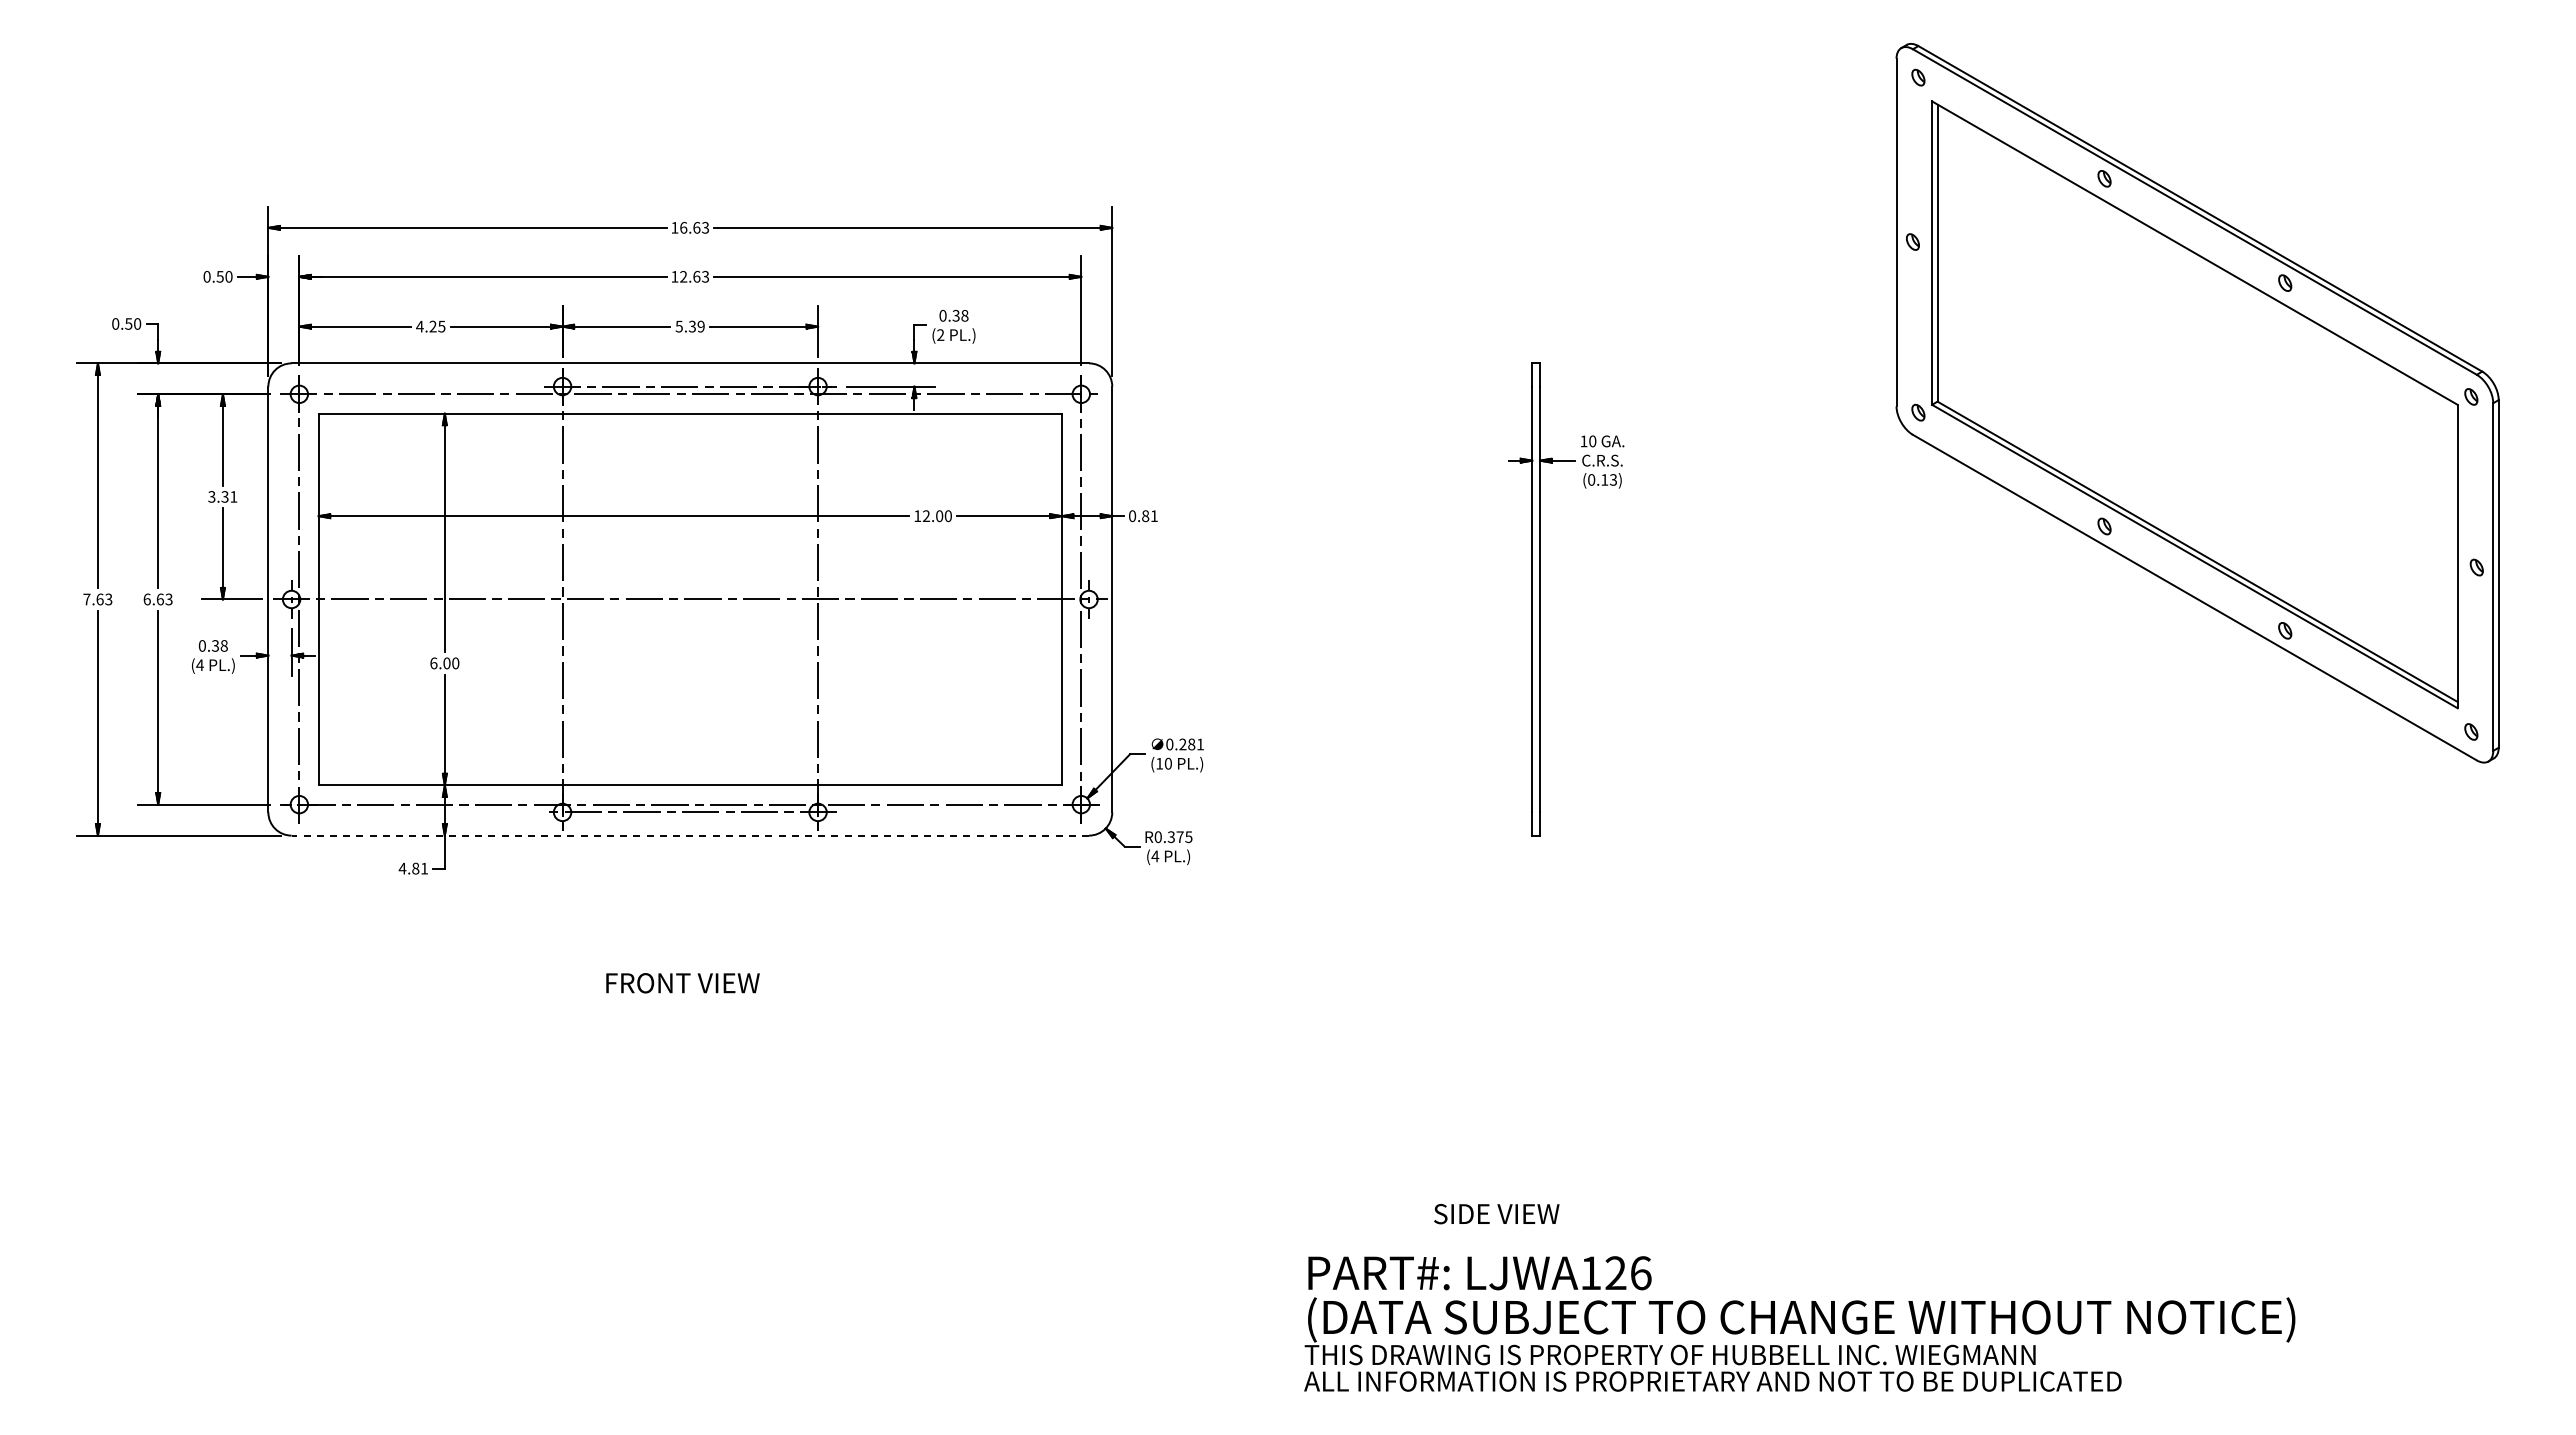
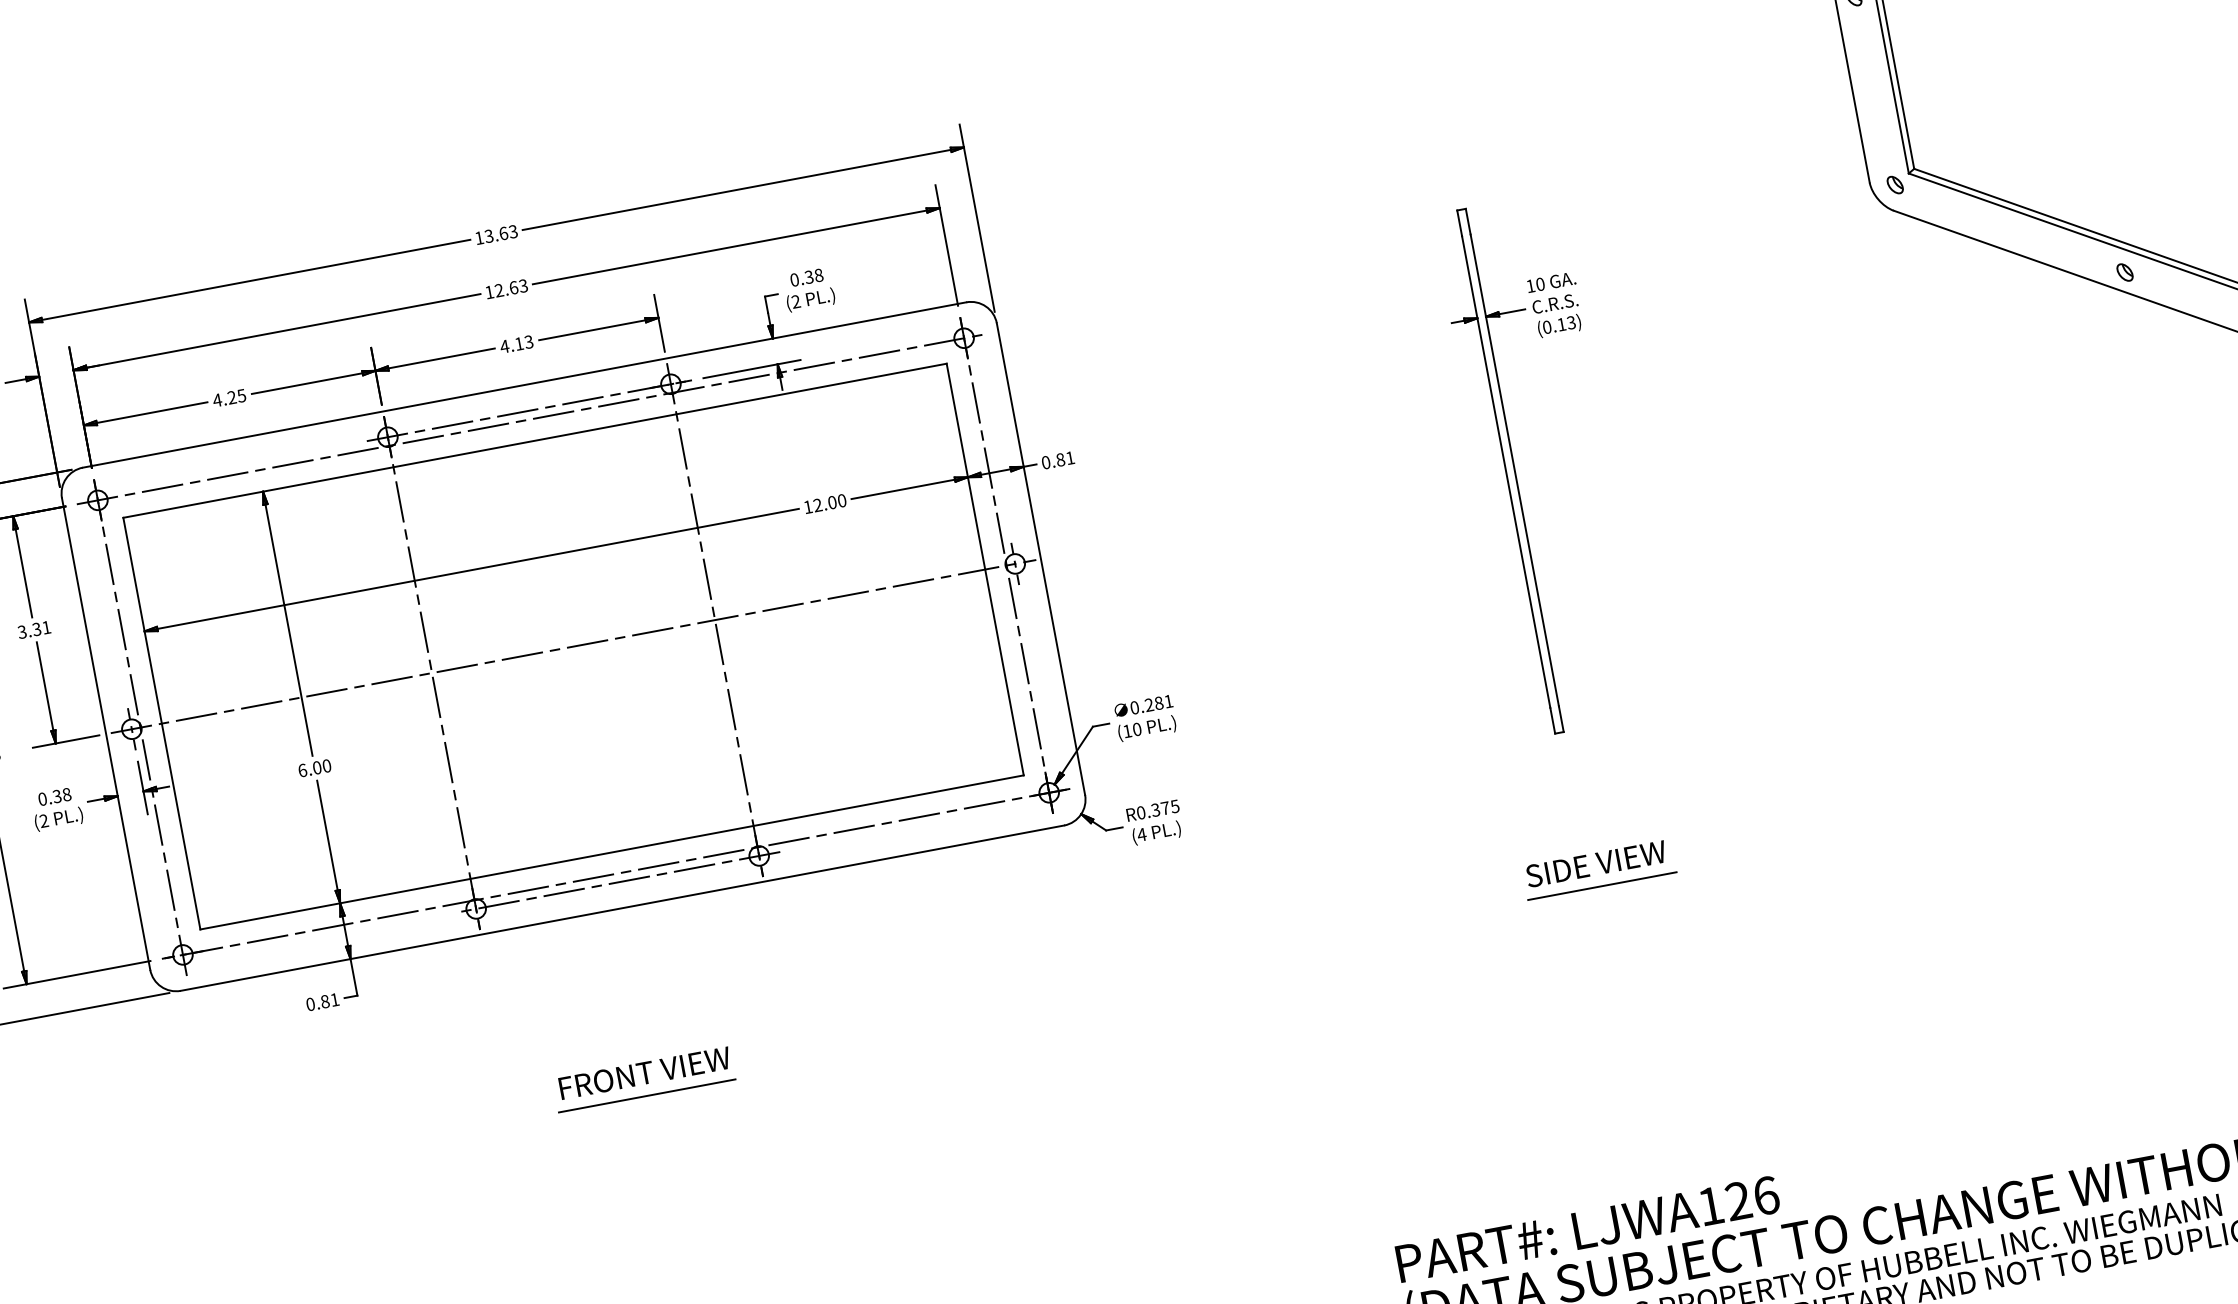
text: (683, 227) -> (488, 235), 16.63 -> 13.63
text: (689, 326) -> (516, 344), 5.39 -> 4.13
text: (199, 664) -> (43, 820), (4 -> (2
line: (690, 835) -> (622, 907), dashed -> solid
text: (402, 868) -> (310, 1004), 4.81 -> 0.81
line: (1548, 976) -> (1602, 886), added
line: (680, 1003) -> (646, 1096), added
text: (1496, 1214) -> (1596, 864), moved

